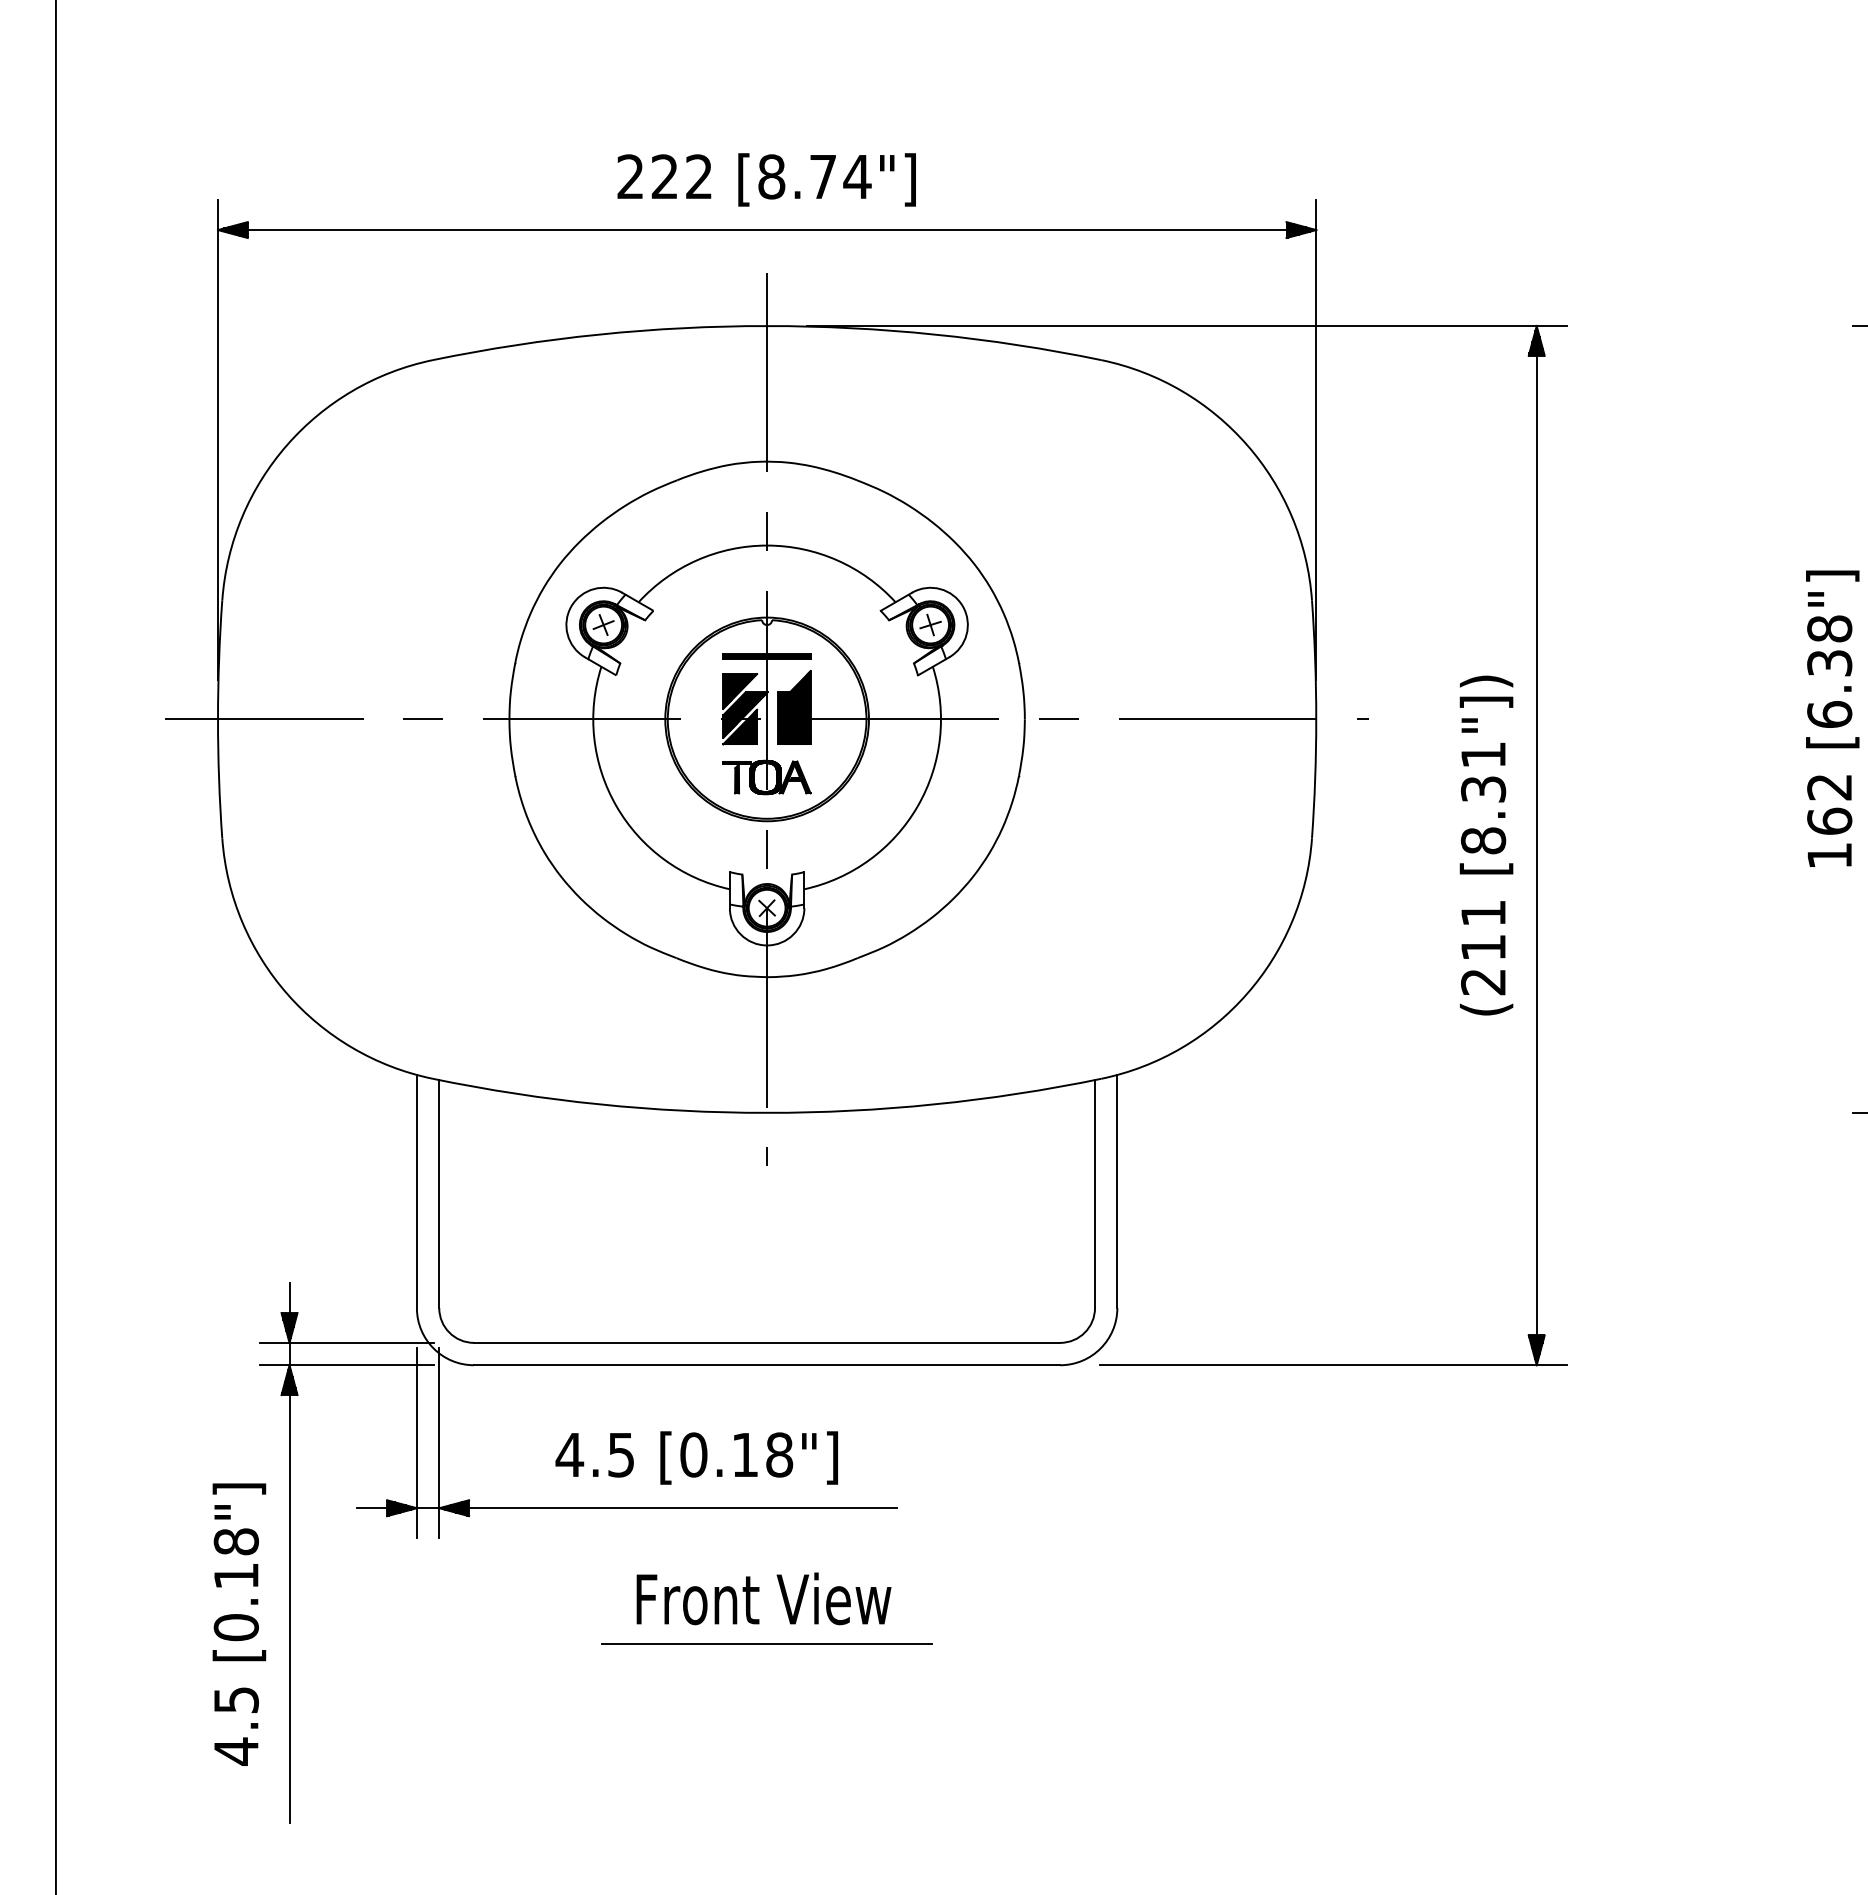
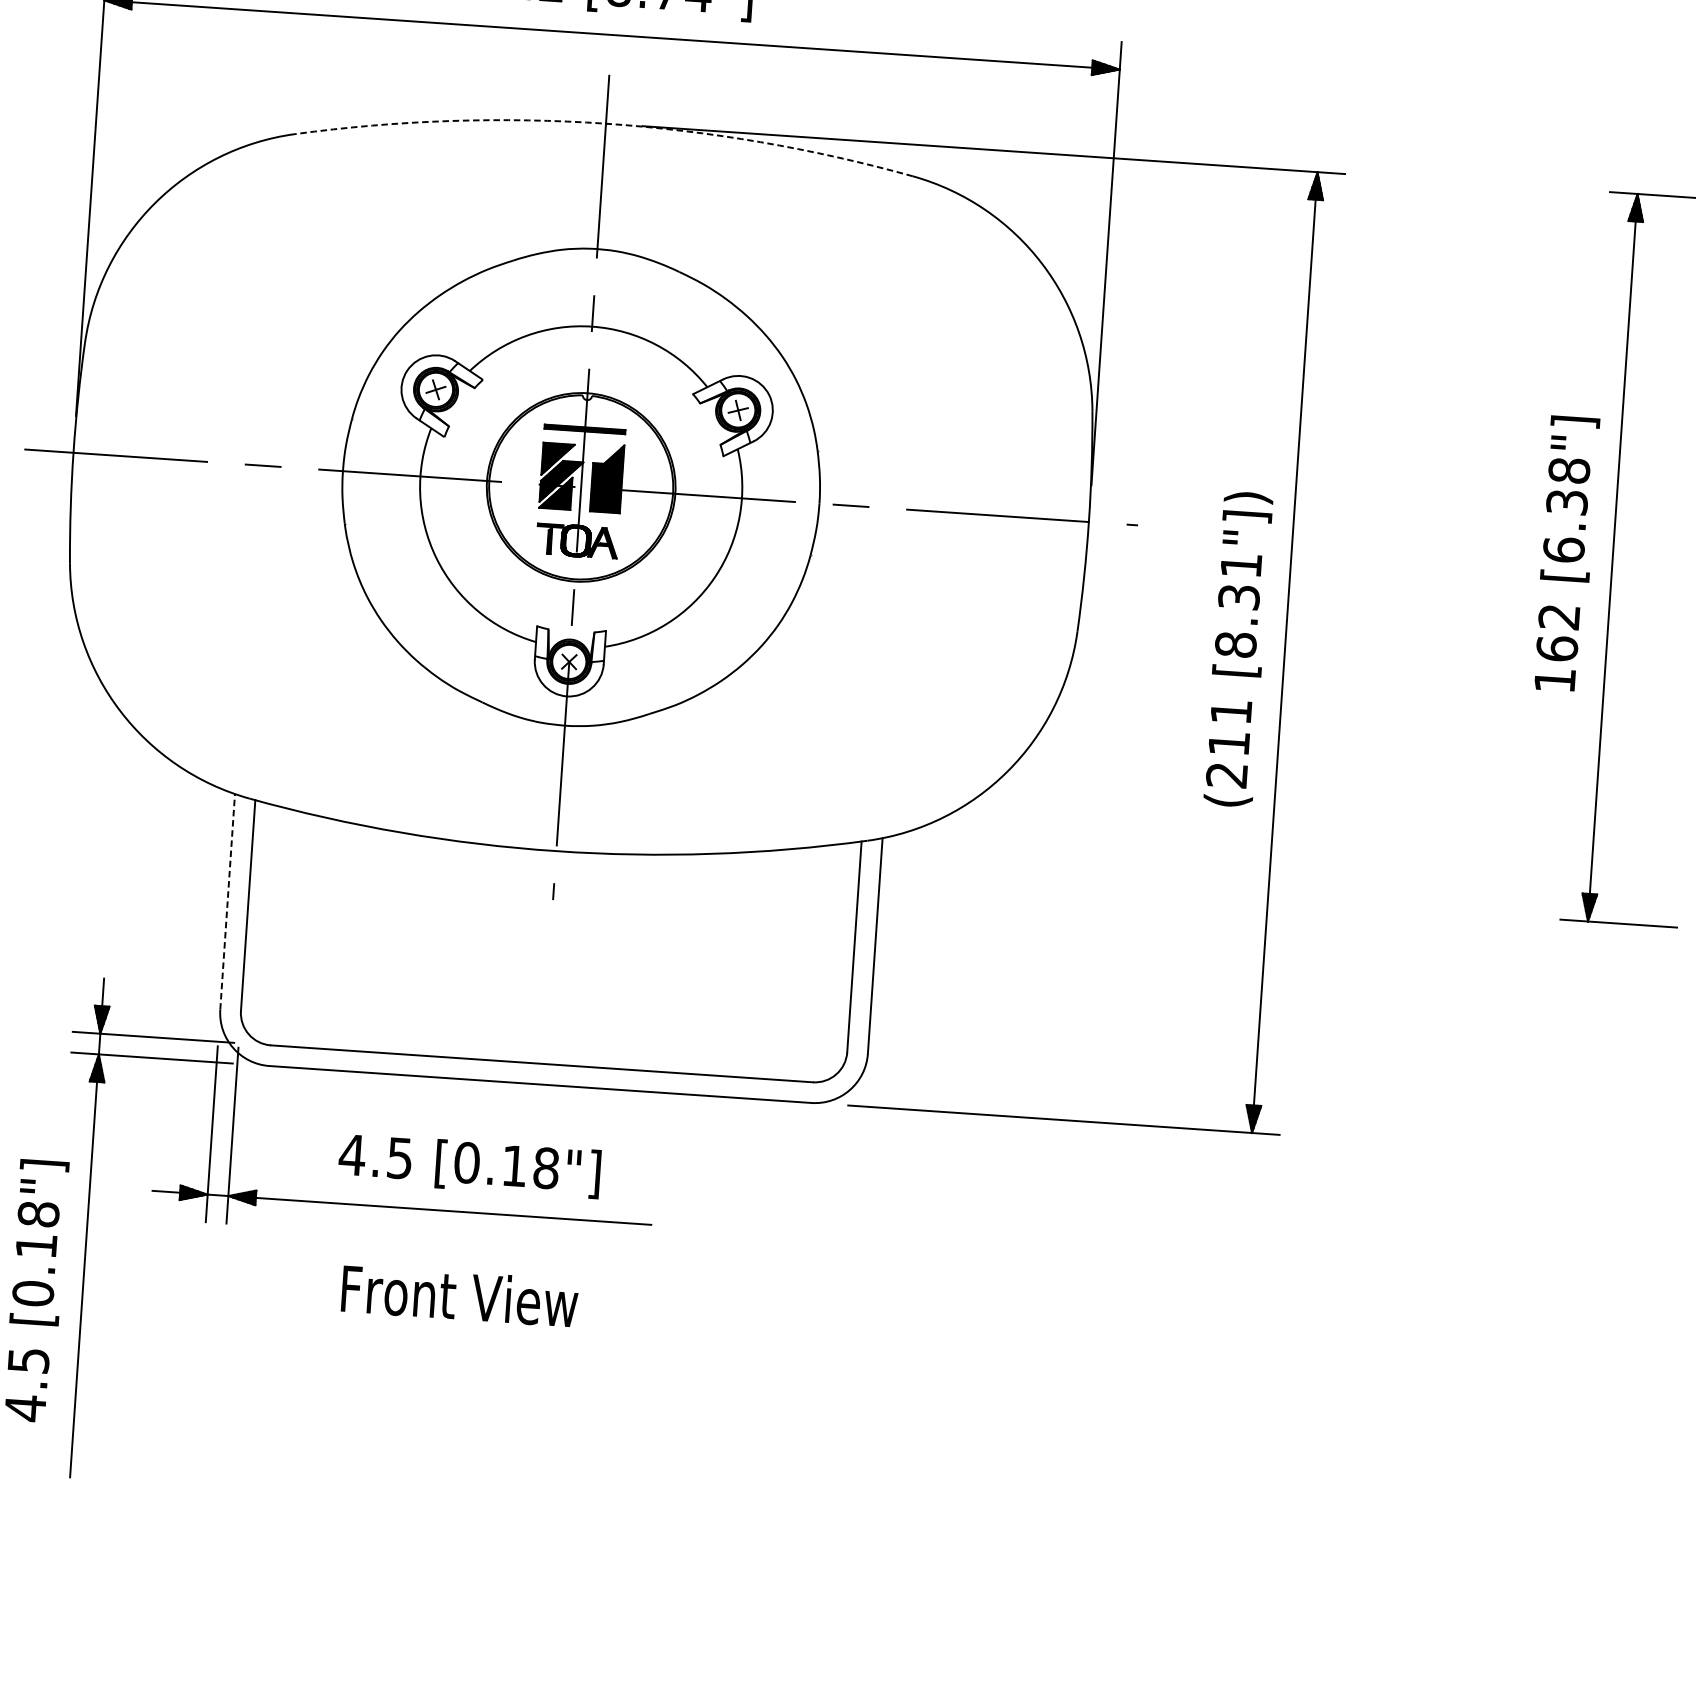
arc: (767, 326) -> (606, 124), solid -> dashed
line: (416, 1191) -> (227, 901), solid -> dashed
text: (763, 1598) -> (459, 1295), moved
line: (767, 1644) -> (523, 1342), removed

